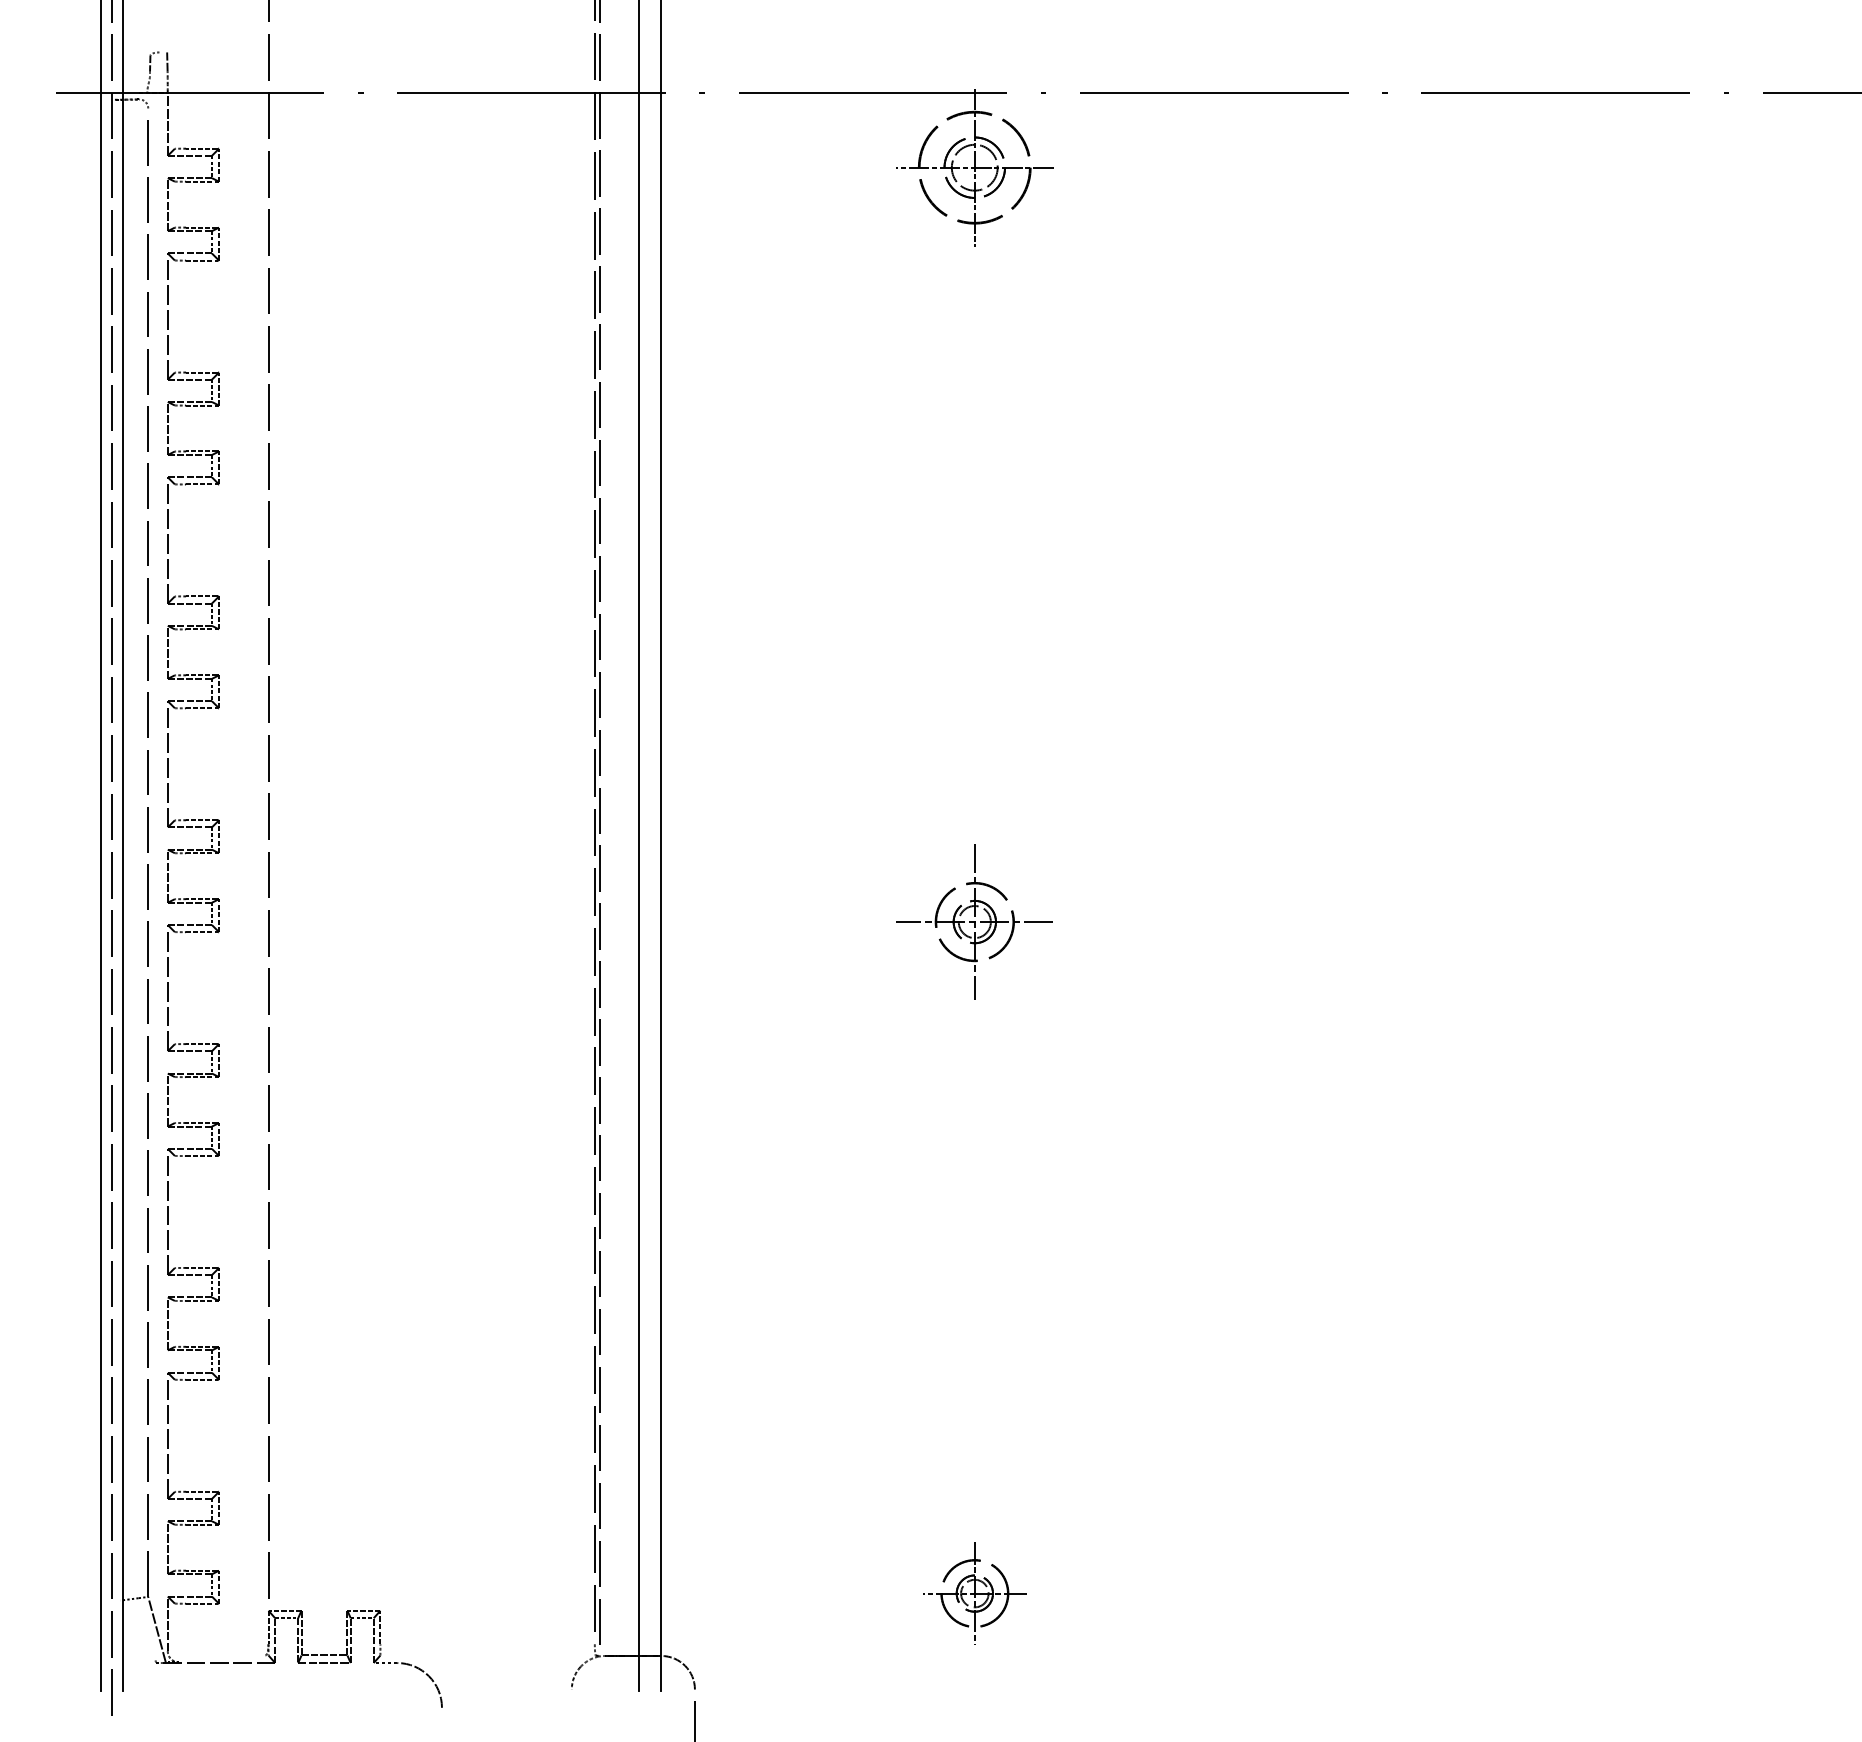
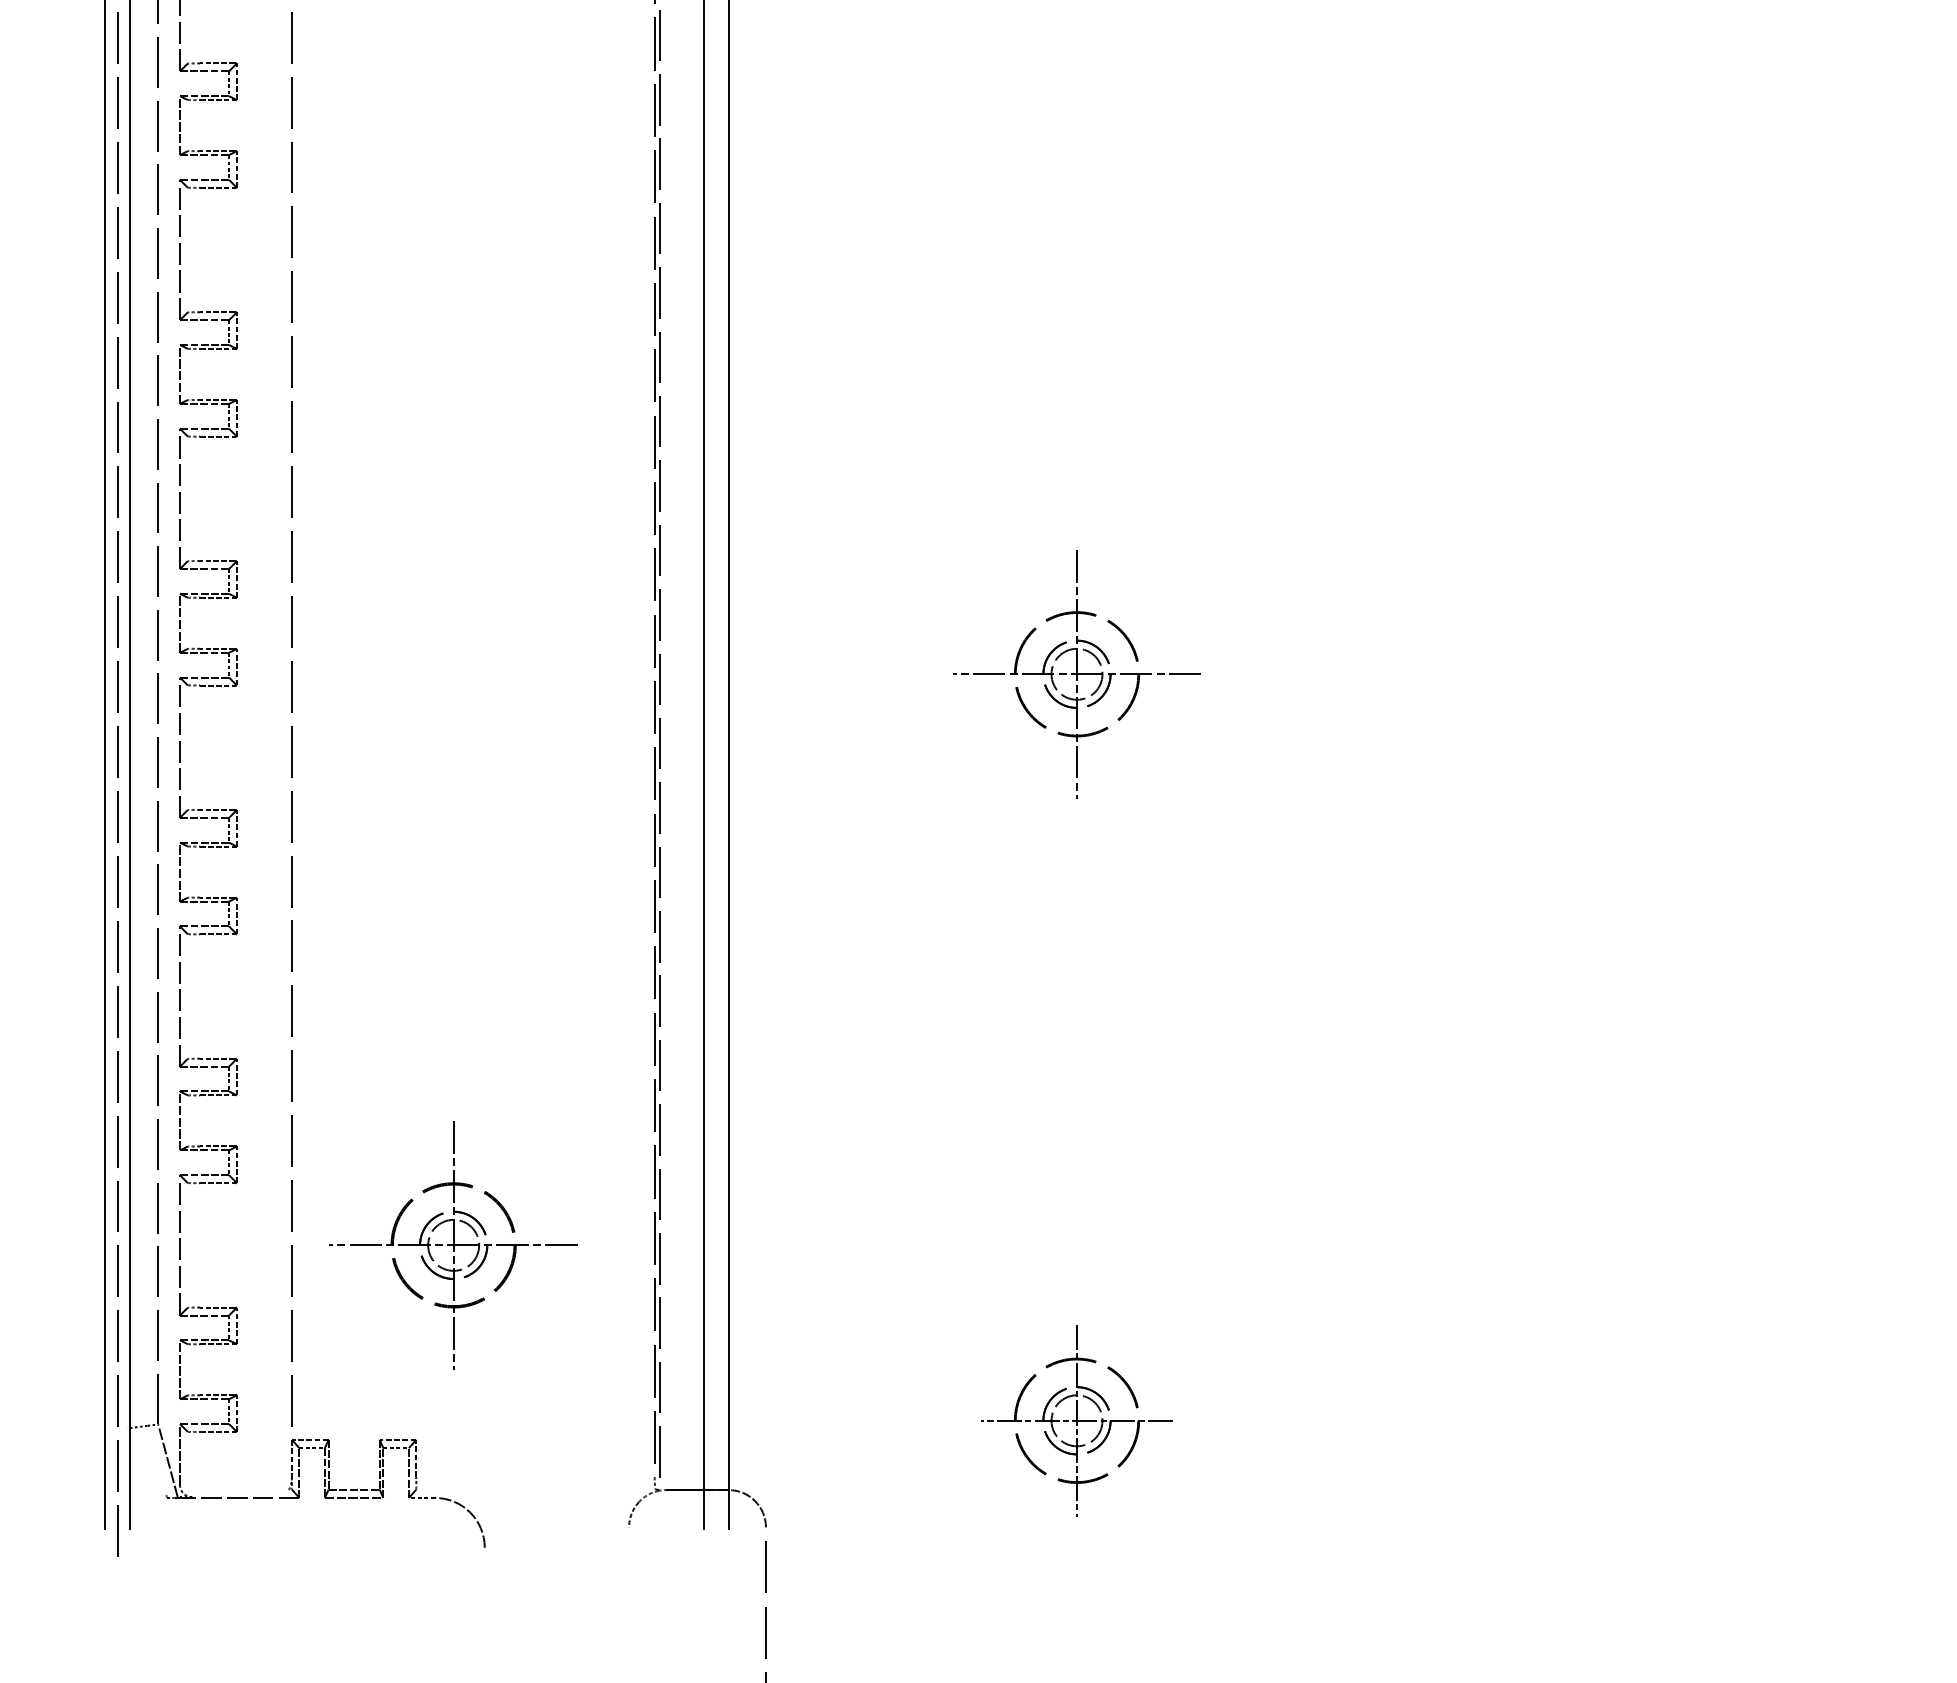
part: (974, 921) -> (1076, 673), size x1.43
part: (413, 1435) -> (453, 1244), added
part: (974, 1593) -> (1076, 1420), size x1.67

